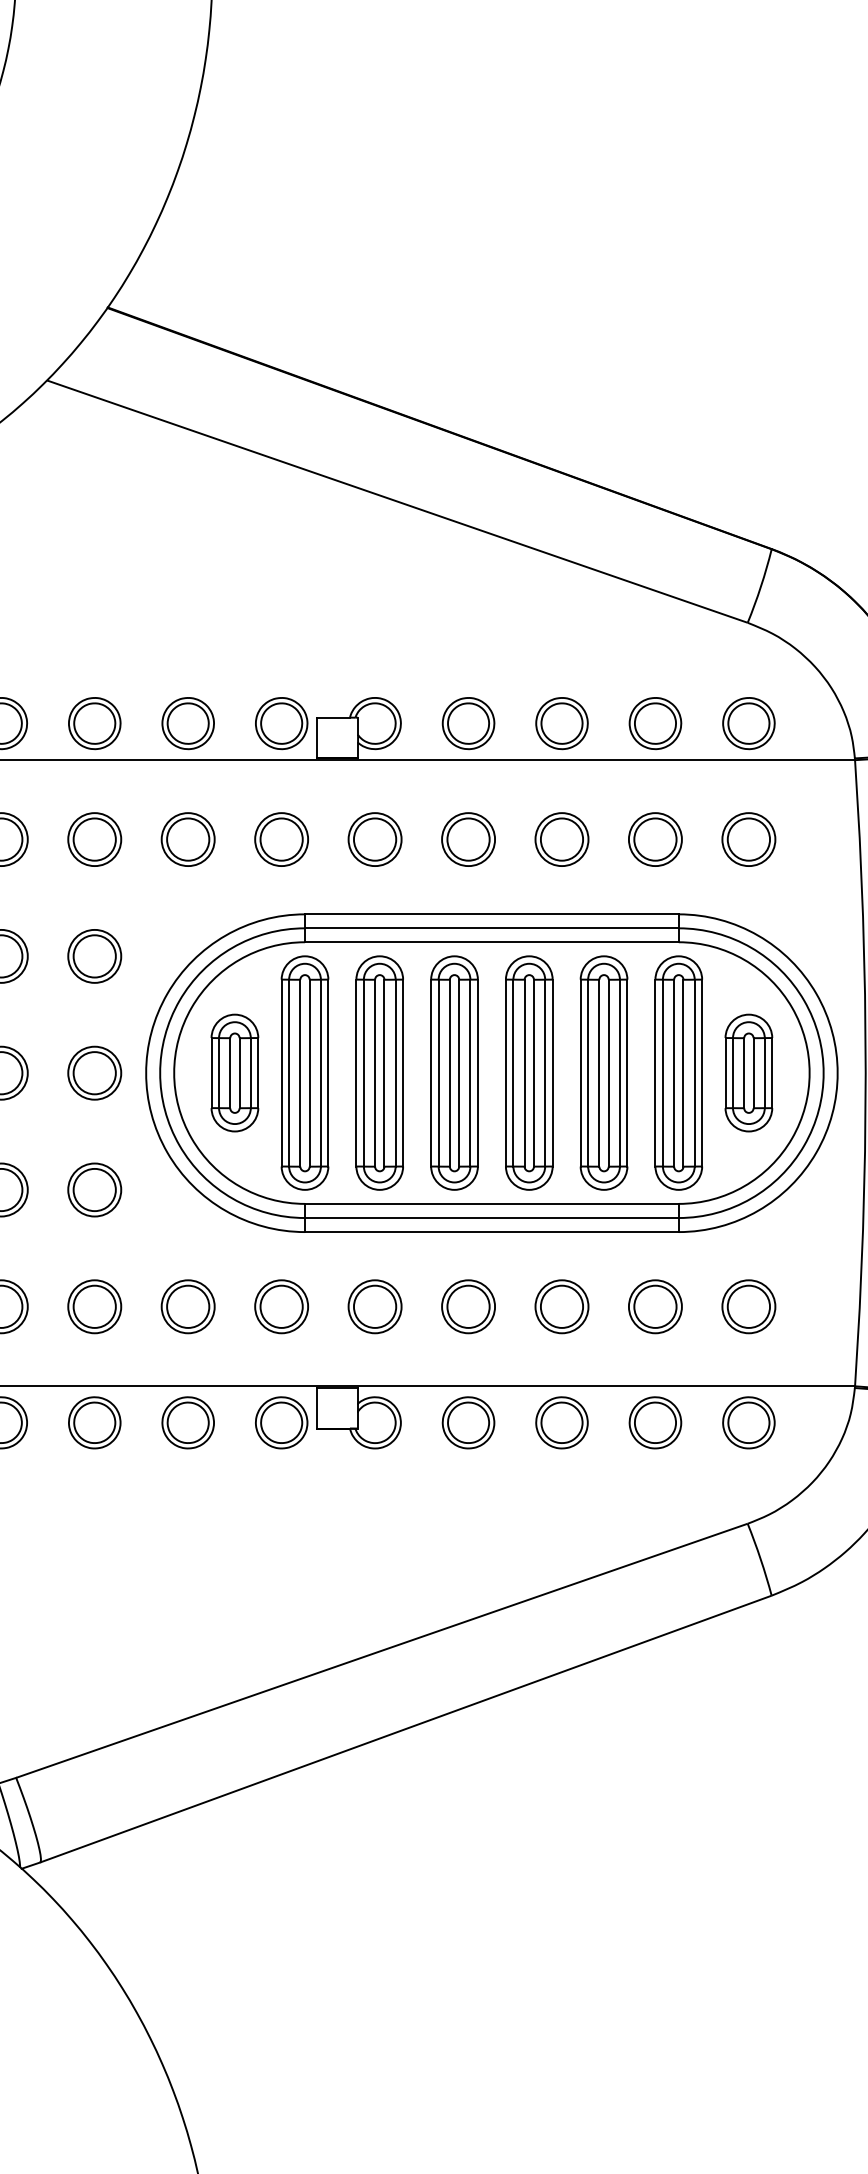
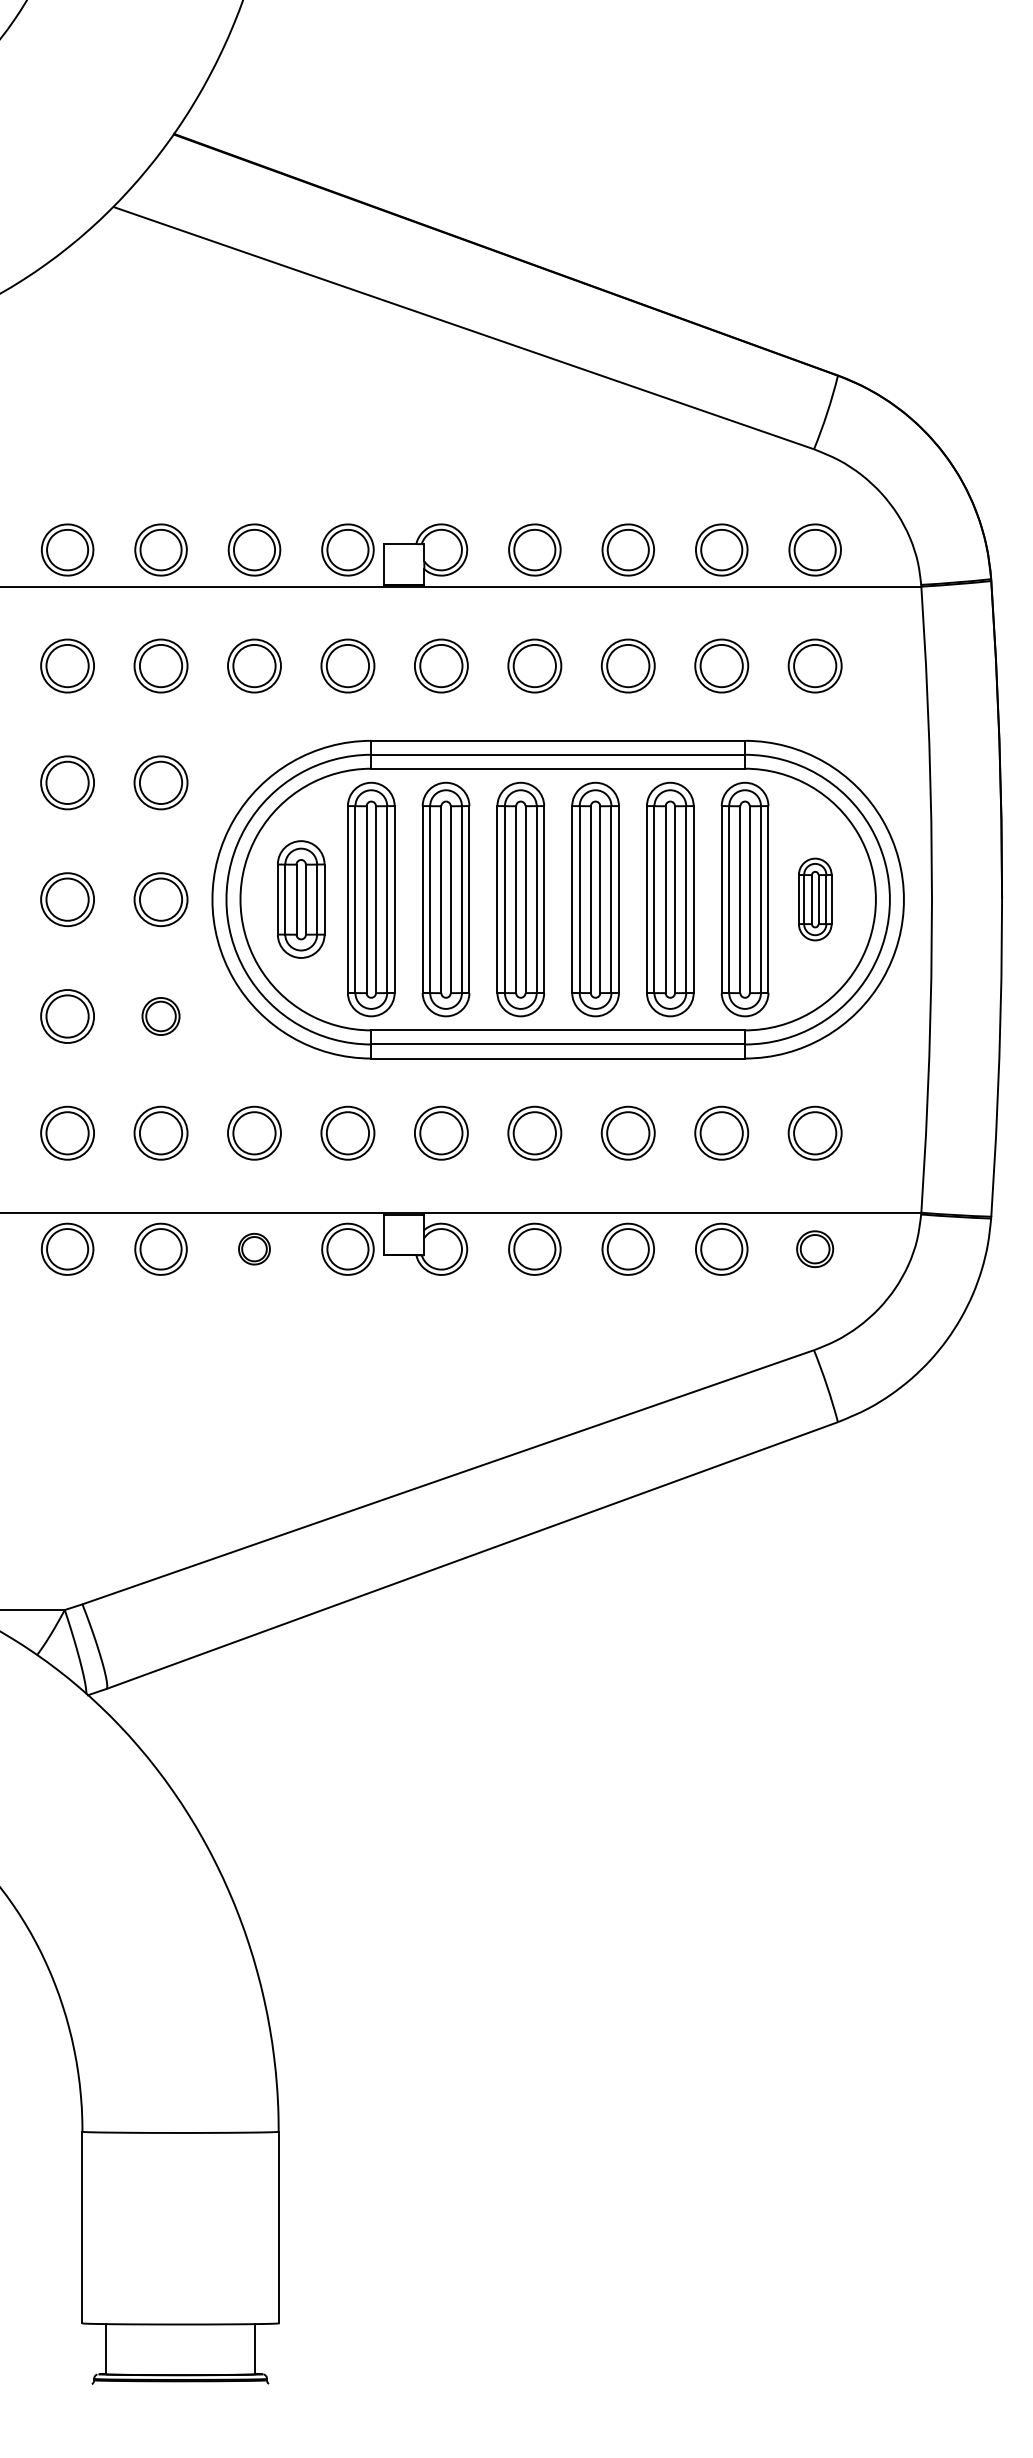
part: (749, 1073) -> (815, 899), size x0.7
part: (94, 1190) -> (160, 1016), size x0.7
part: (188, 1422) -> (254, 1248), size x0.6
part: (748, 1422) -> (814, 1248), size x0.7

